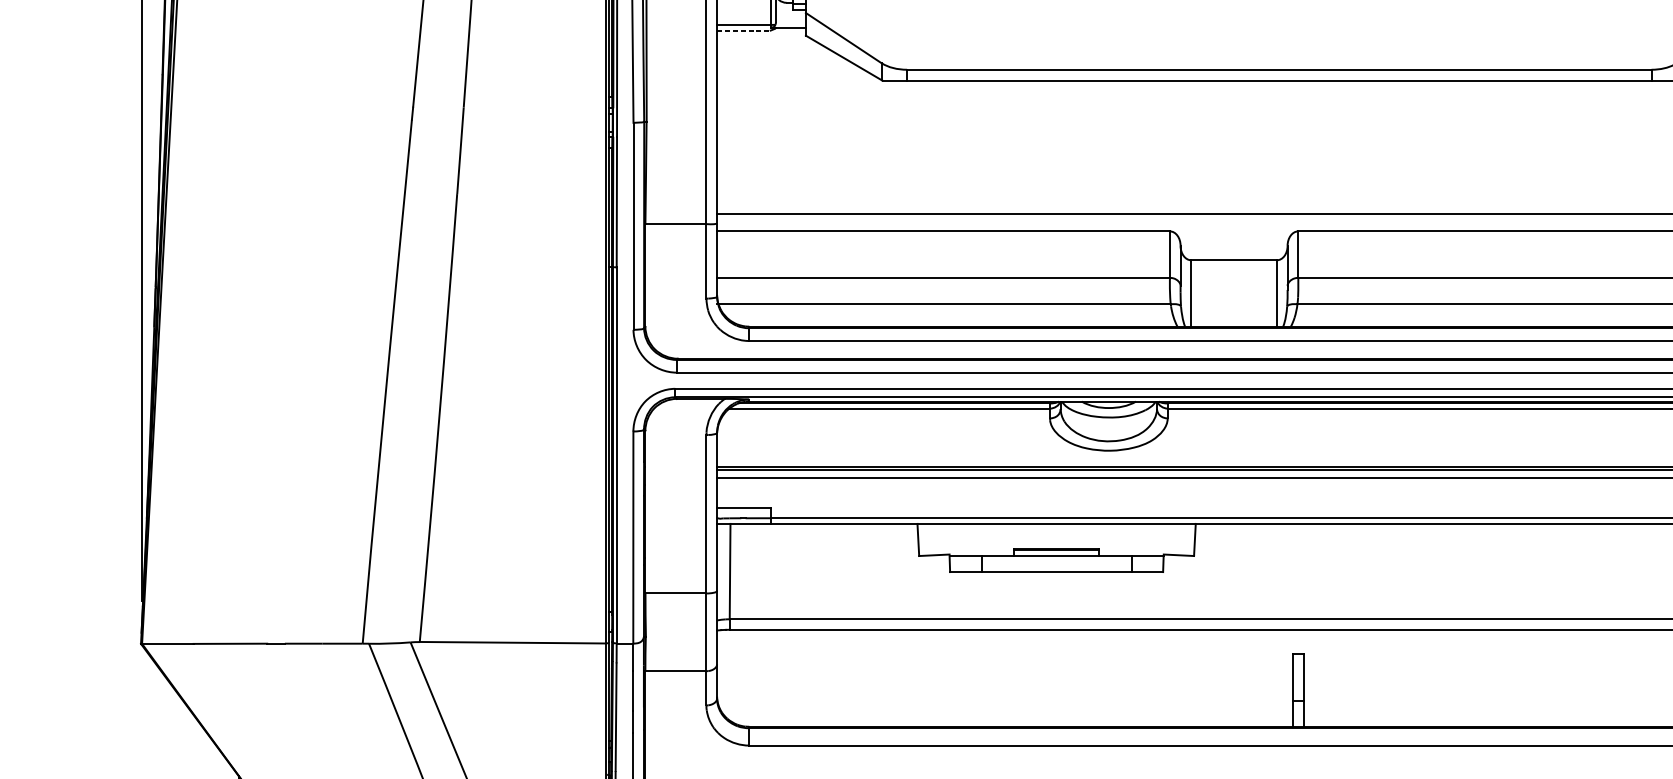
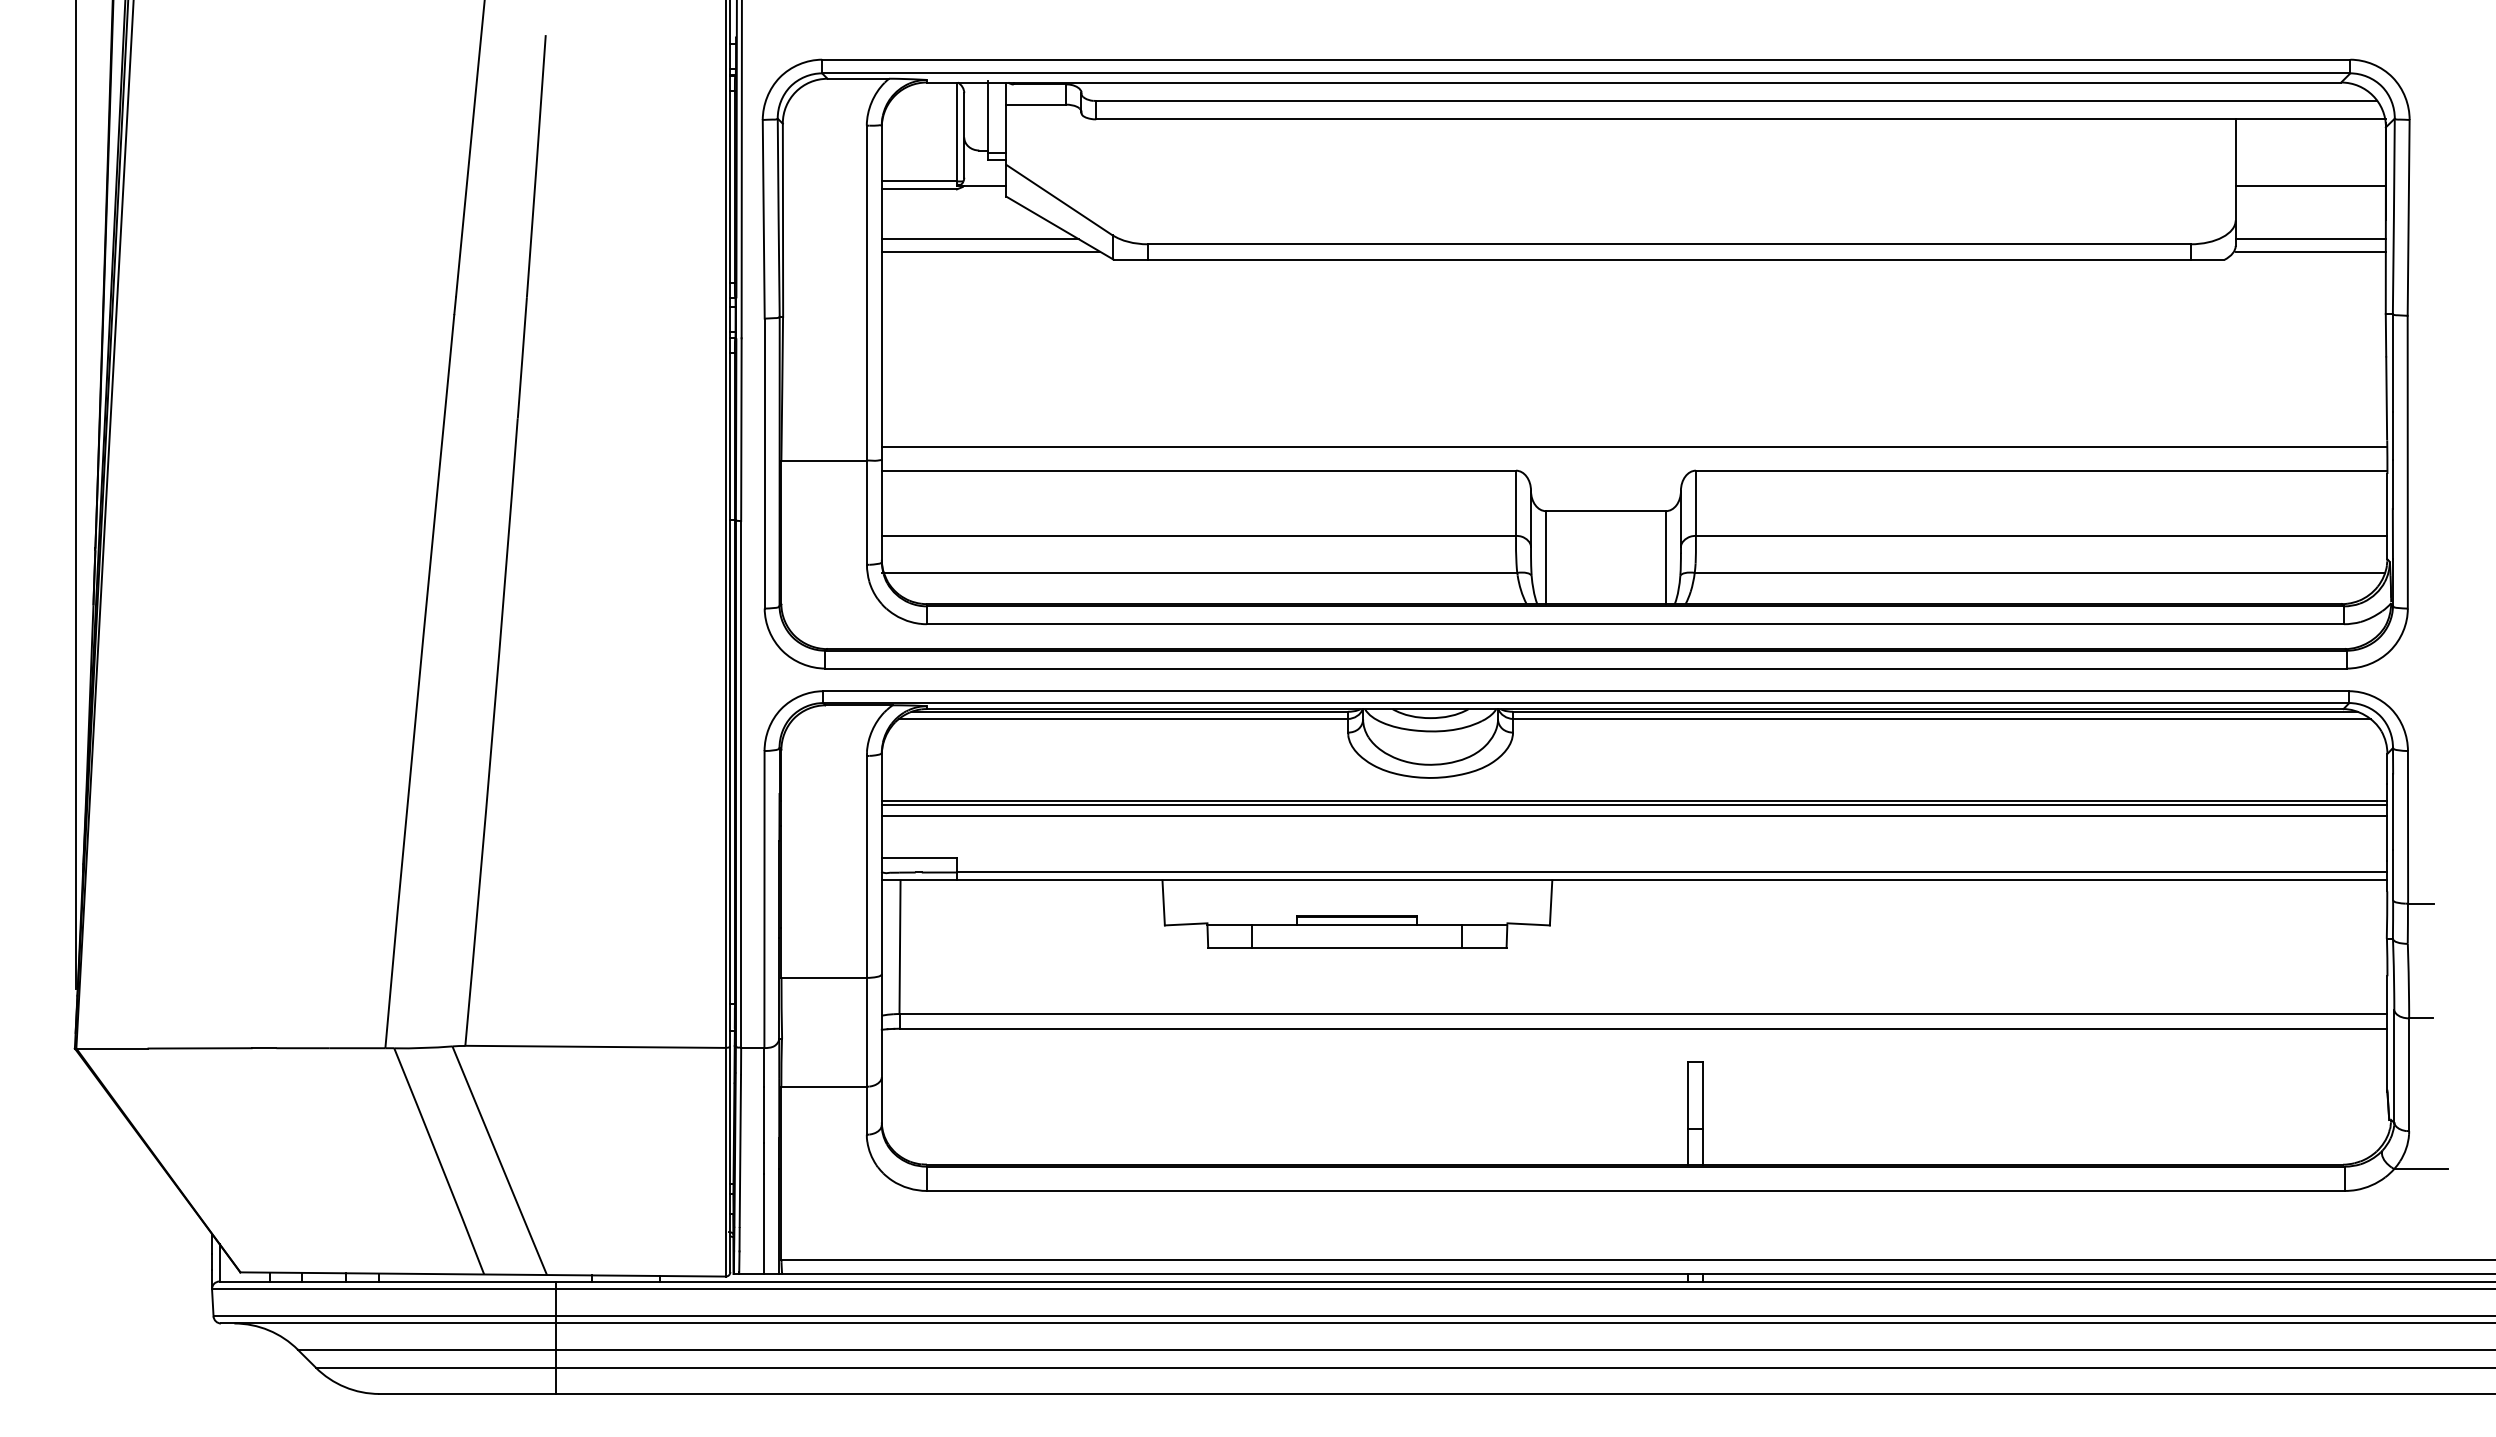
line: (744, 30) -> (919, 189), dashed -> solid
line: (786, 66) -> (979, 239), added
line: (794, 74) -> (990, 251), added

